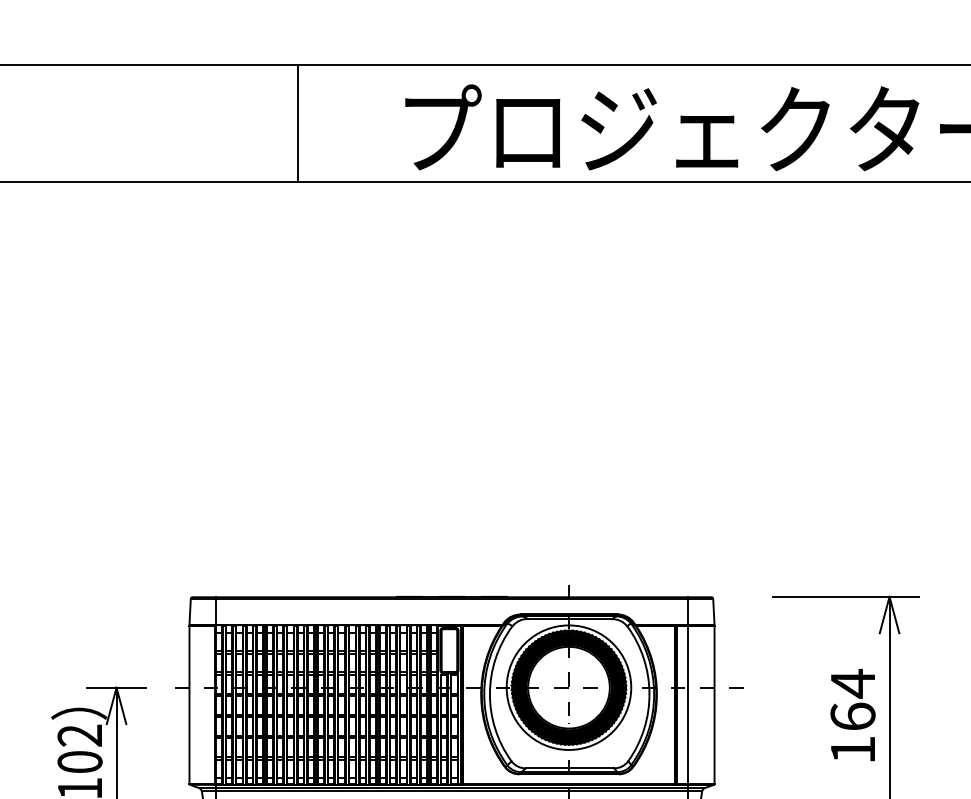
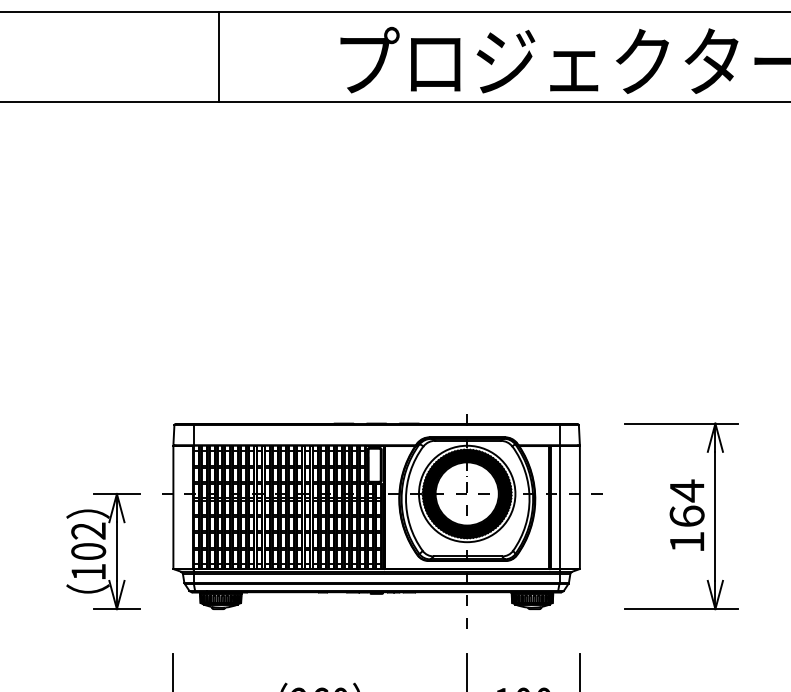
line: (298, 122) -> (218, 56), moved

